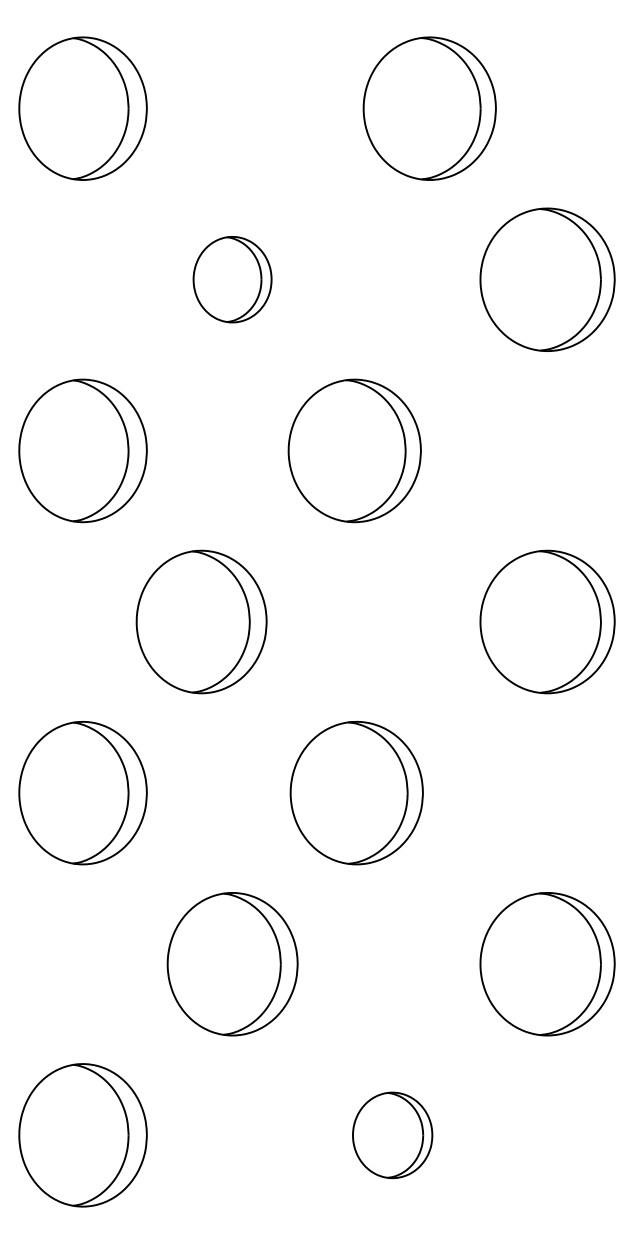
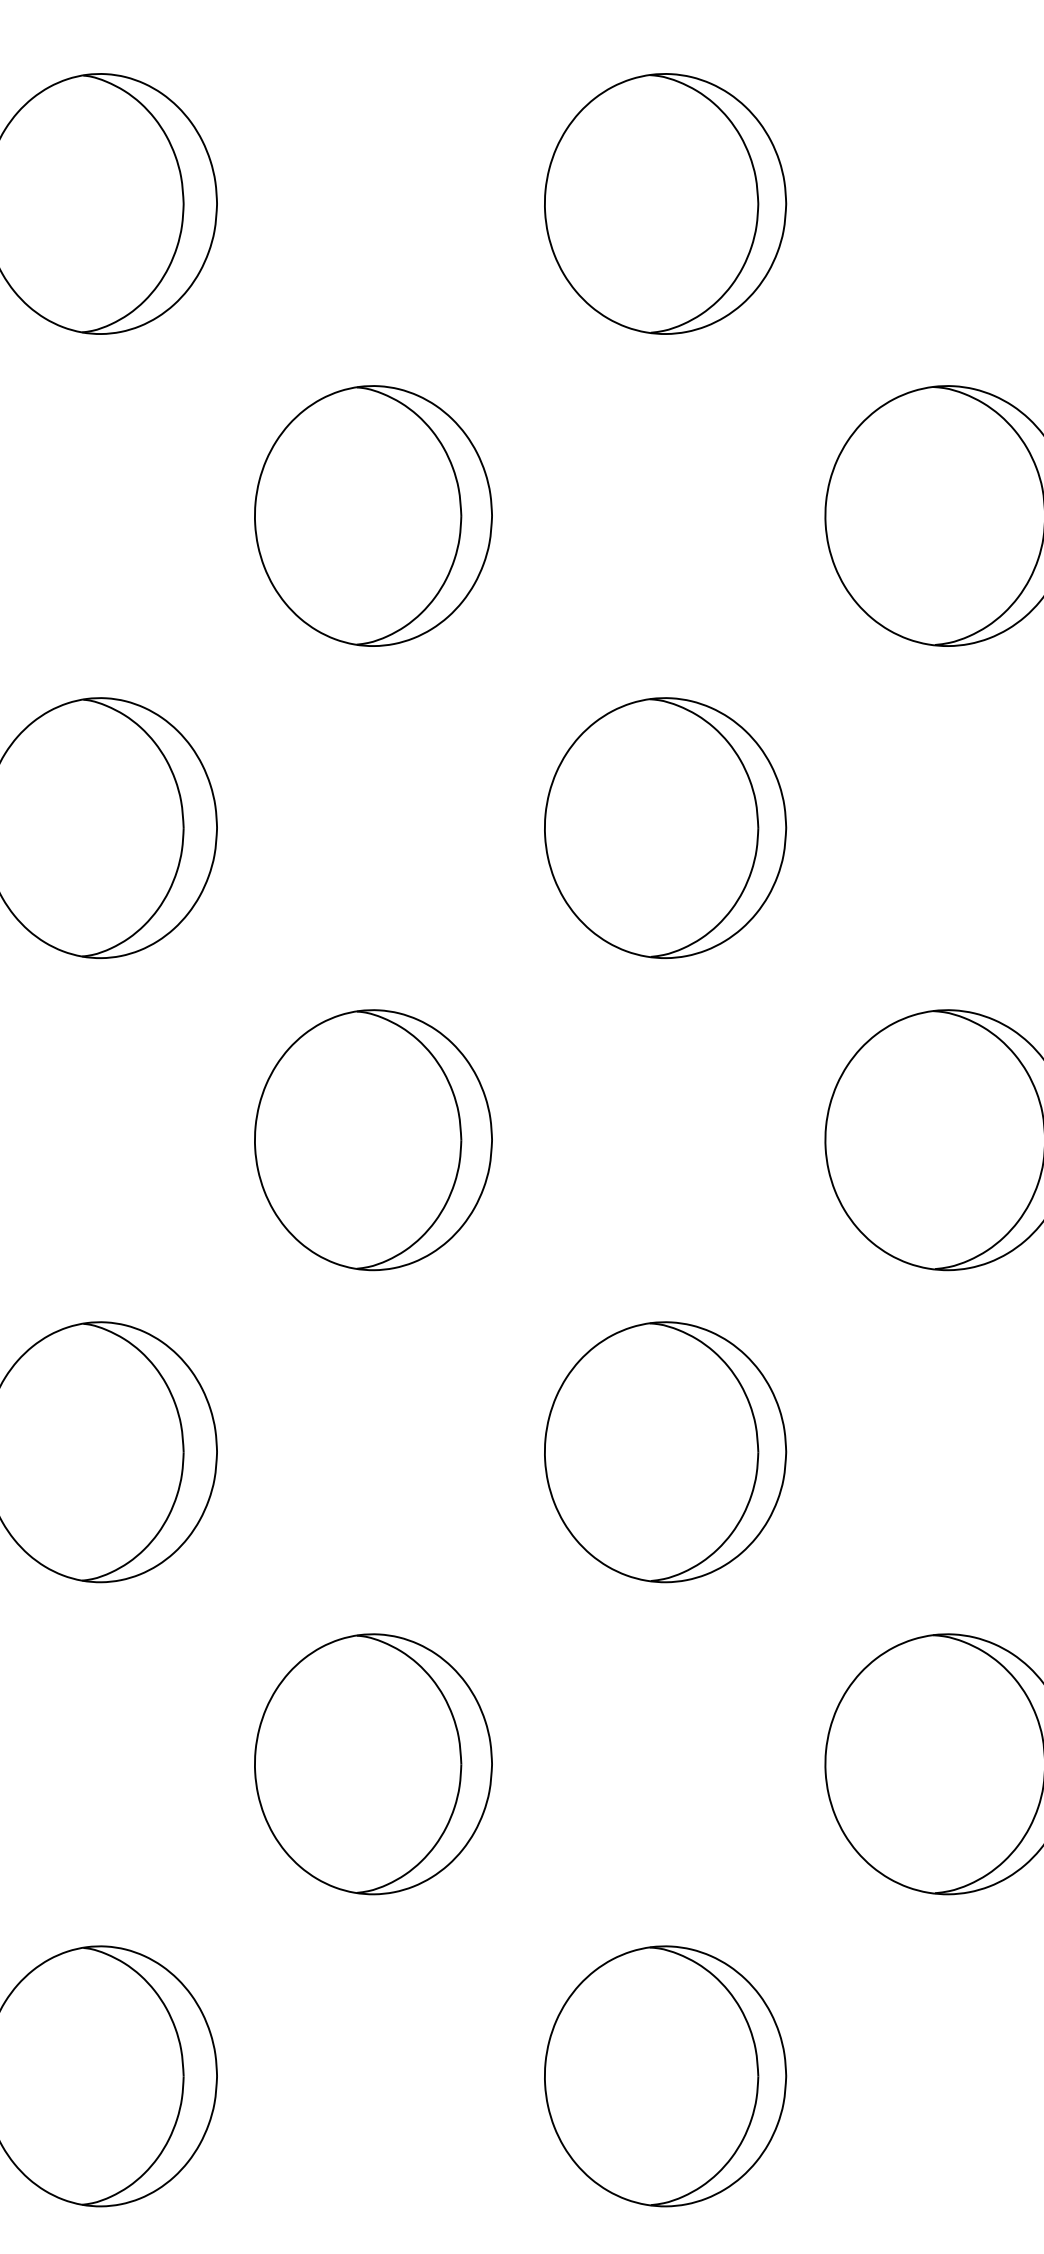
part: (429, 108) -> (664, 203), moved
part: (232, 279) -> (373, 515), size x1.67
part: (354, 450) -> (664, 827), moved
part: (201, 621) -> (373, 1139), moved
part: (356, 792) -> (664, 1451), moved
part: (392, 1135) -> (664, 2076), size x1.67

